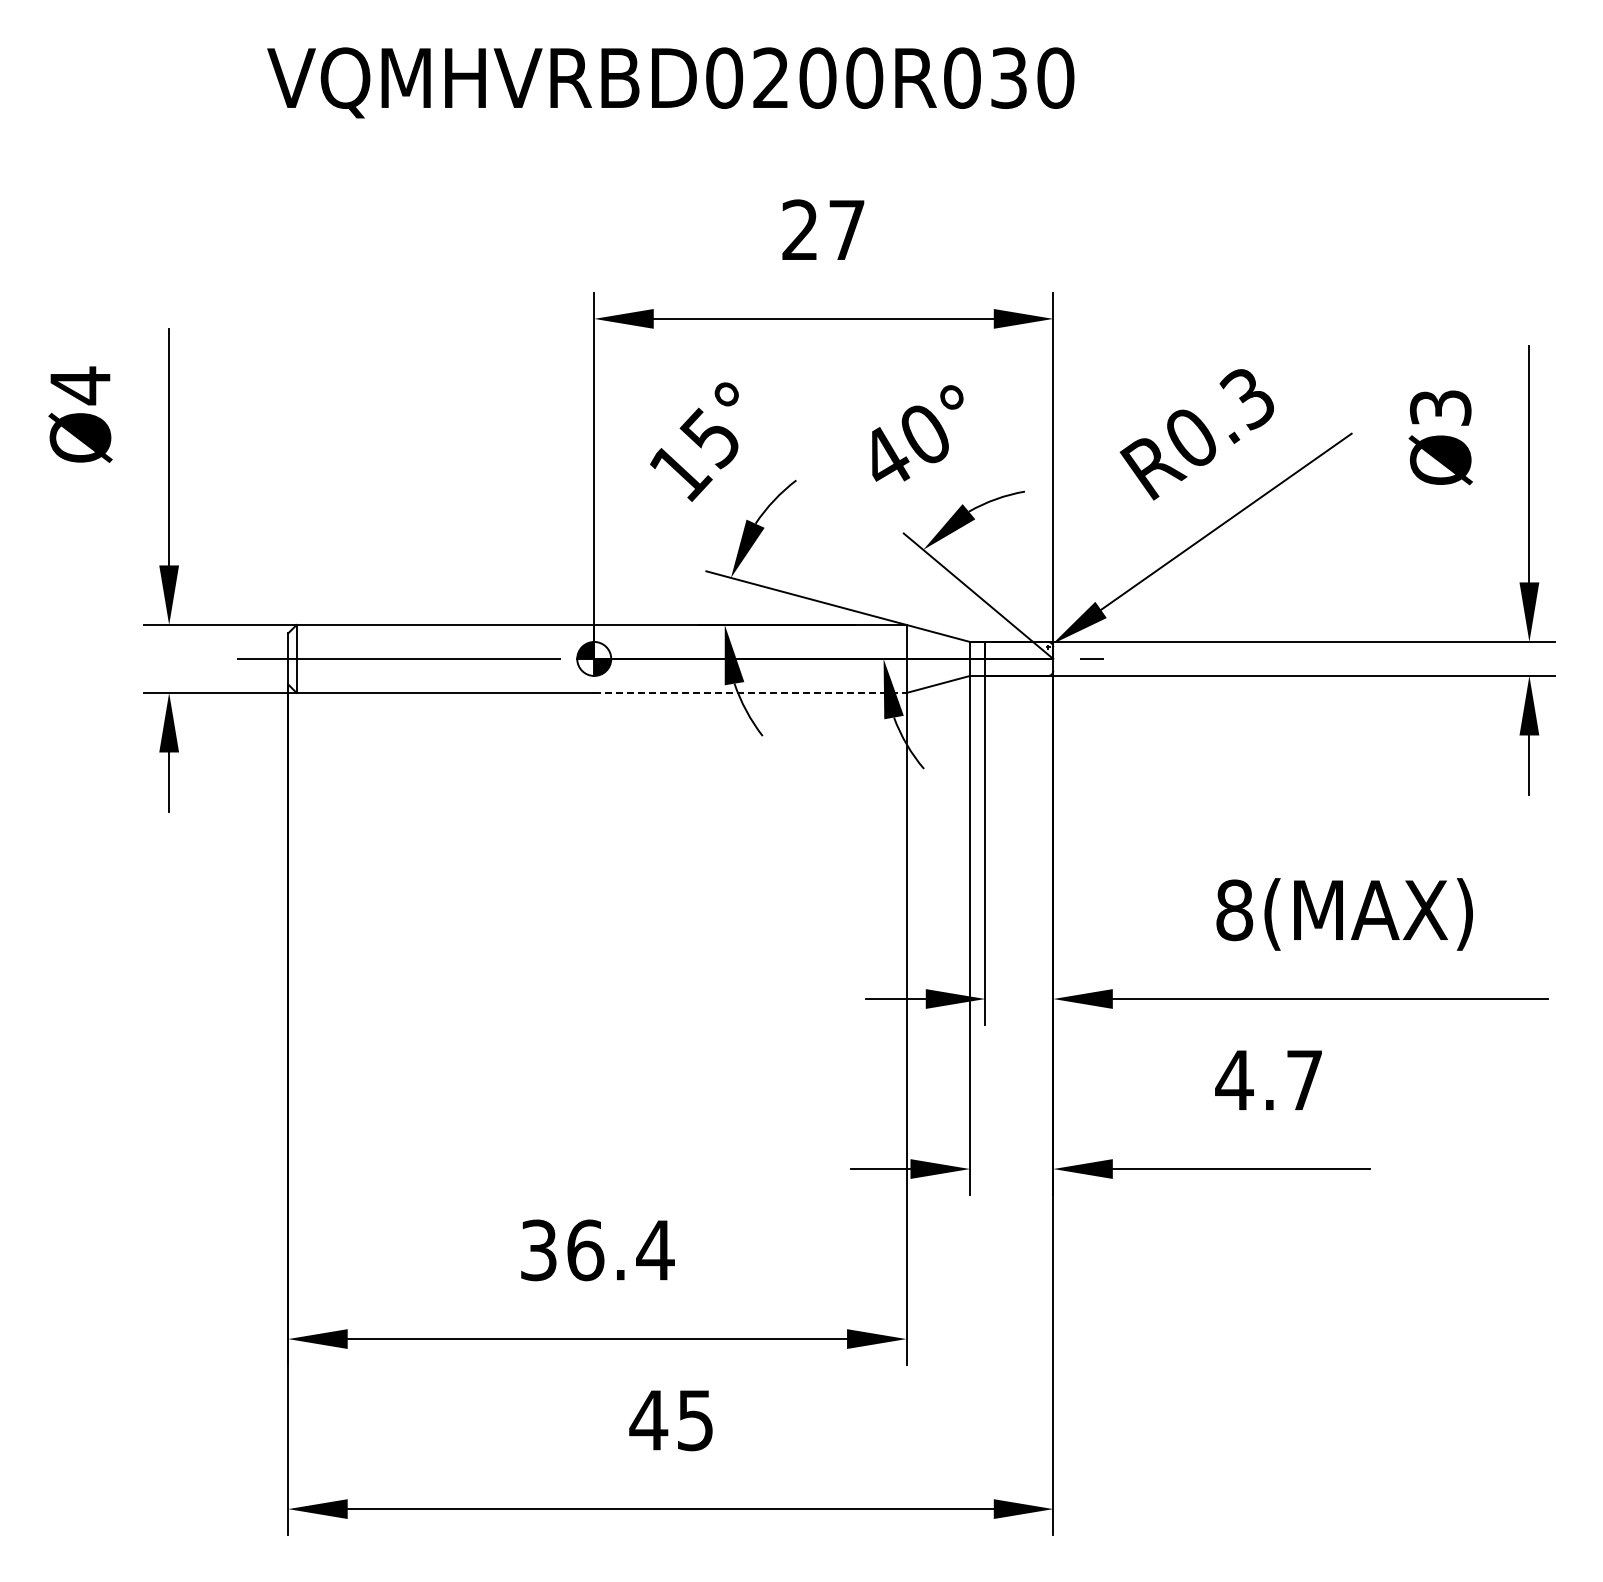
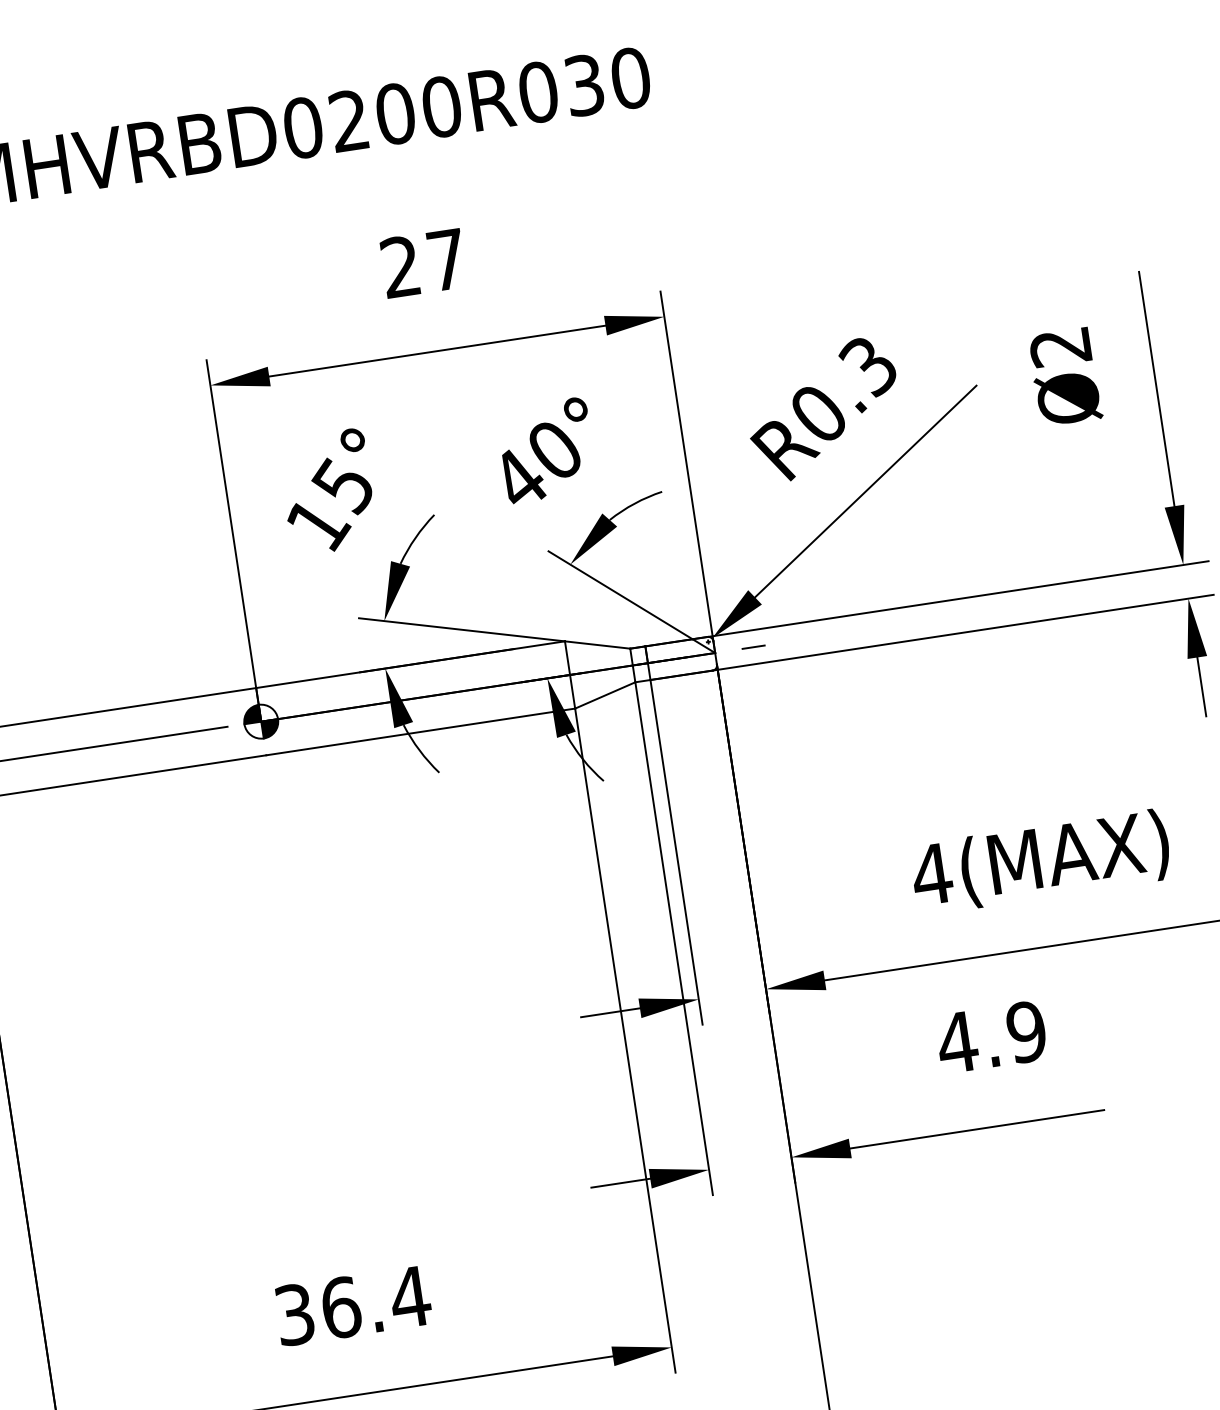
text: (1440, 407) -> (1060, 346), Ø3 -> Ø2
line: (750, 692) -> (420, 731), dashed -> solid
text: (1234, 910) -> (931, 874), 8(MAX) -> 4(MAX)
text: (1304, 1080) -> (1026, 1032), 4.7 -> 4.9

